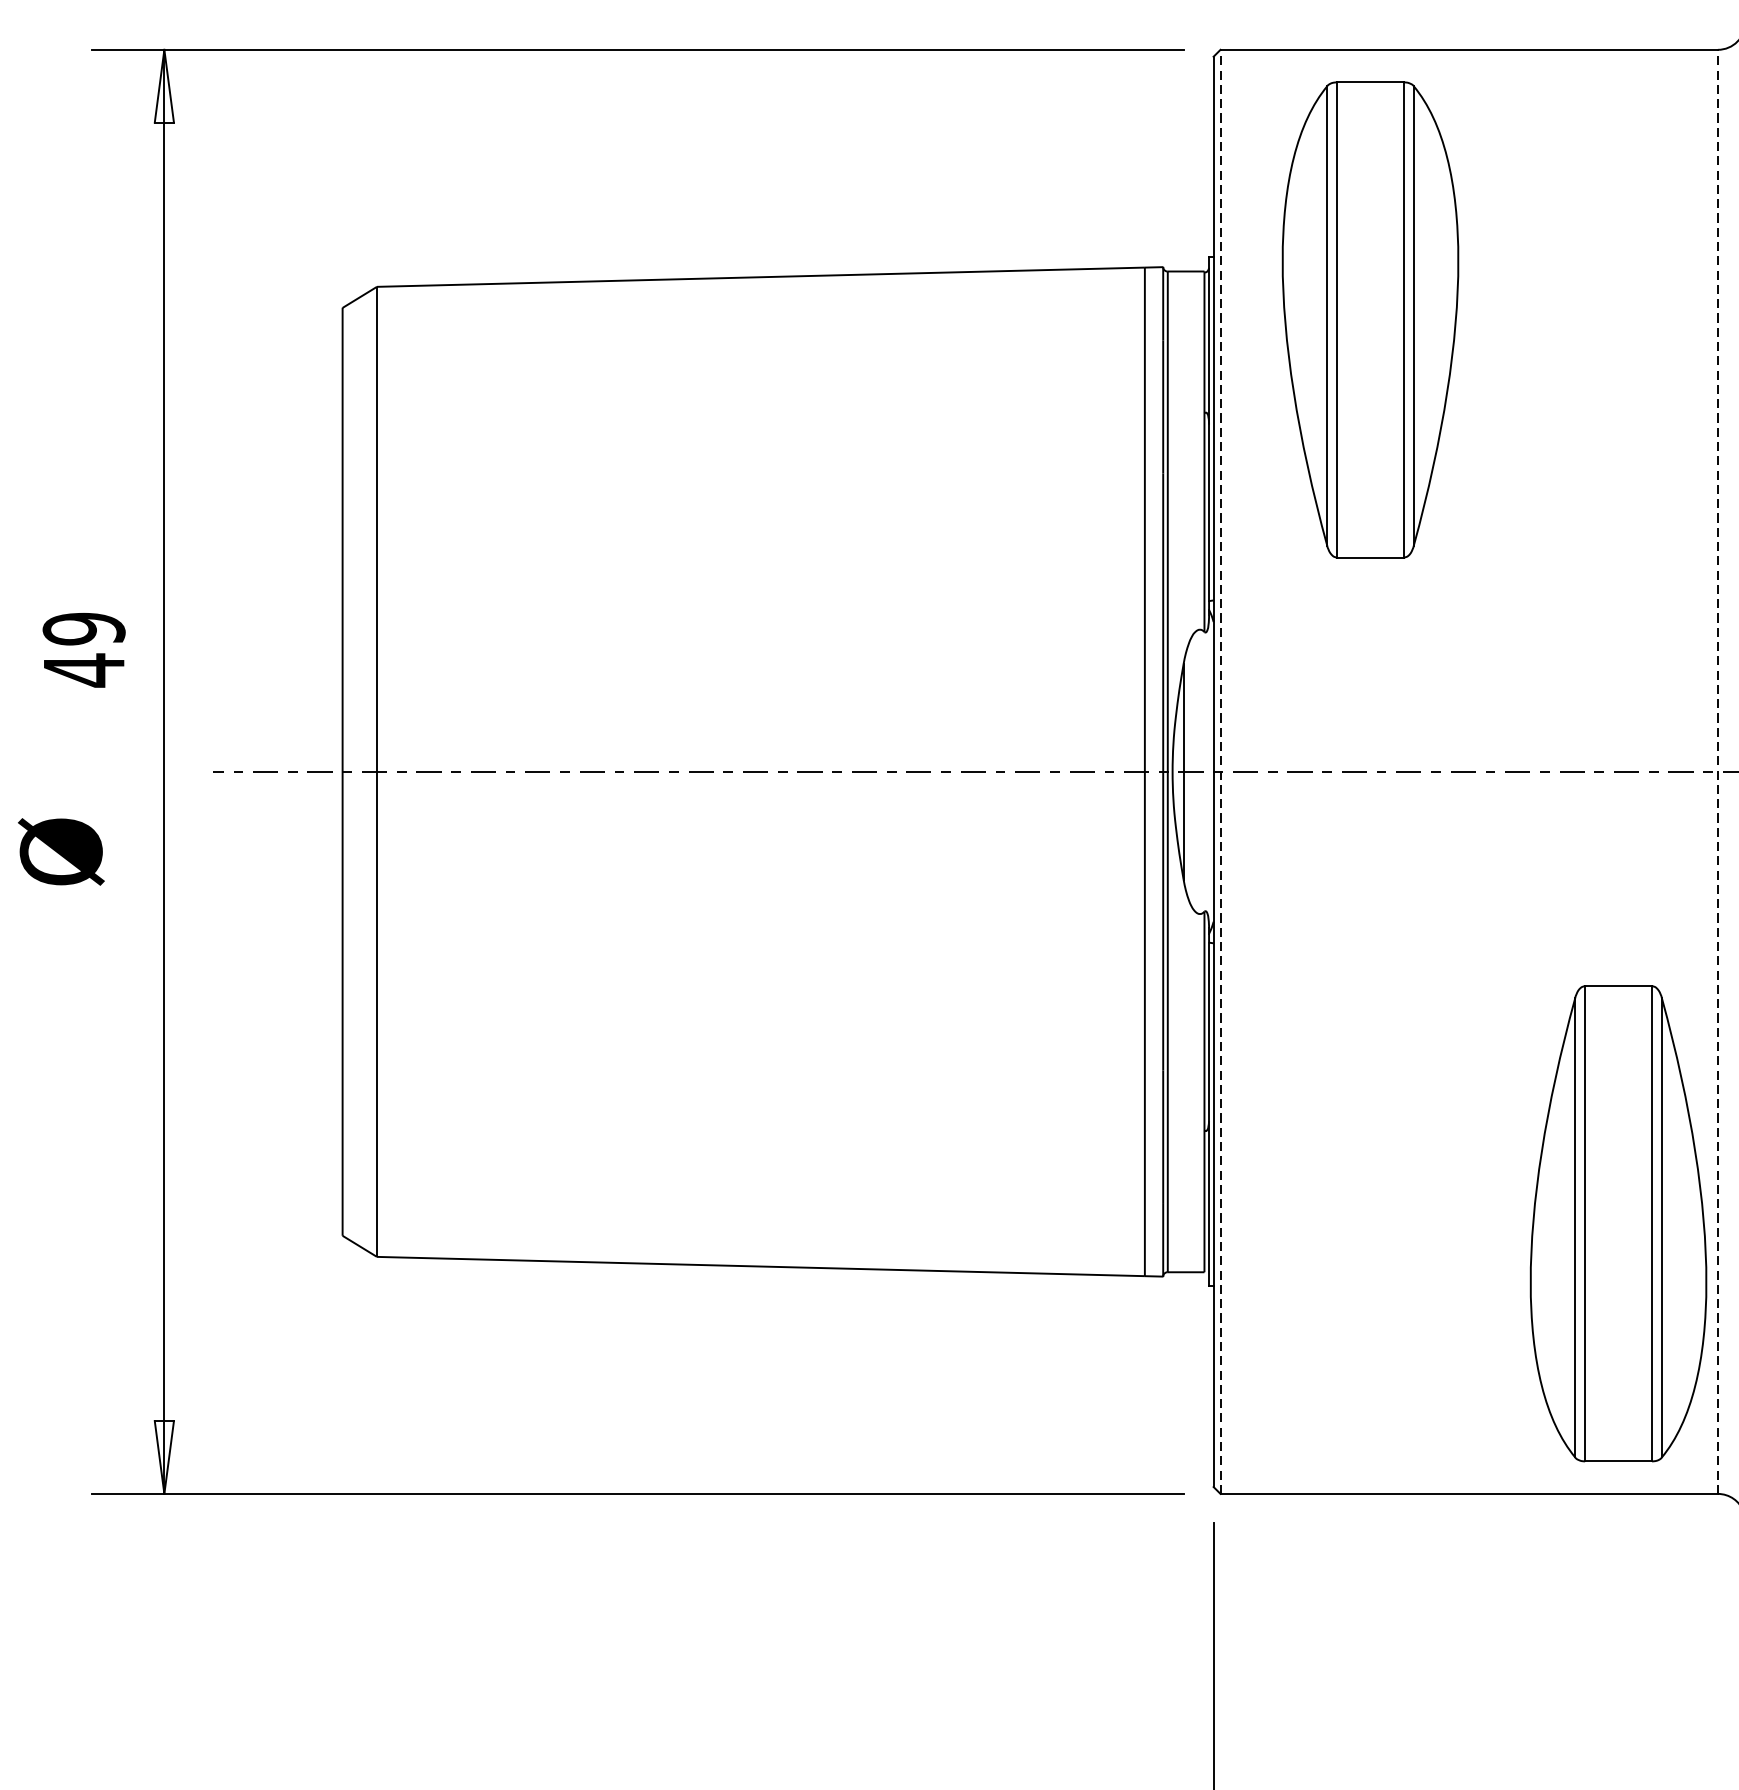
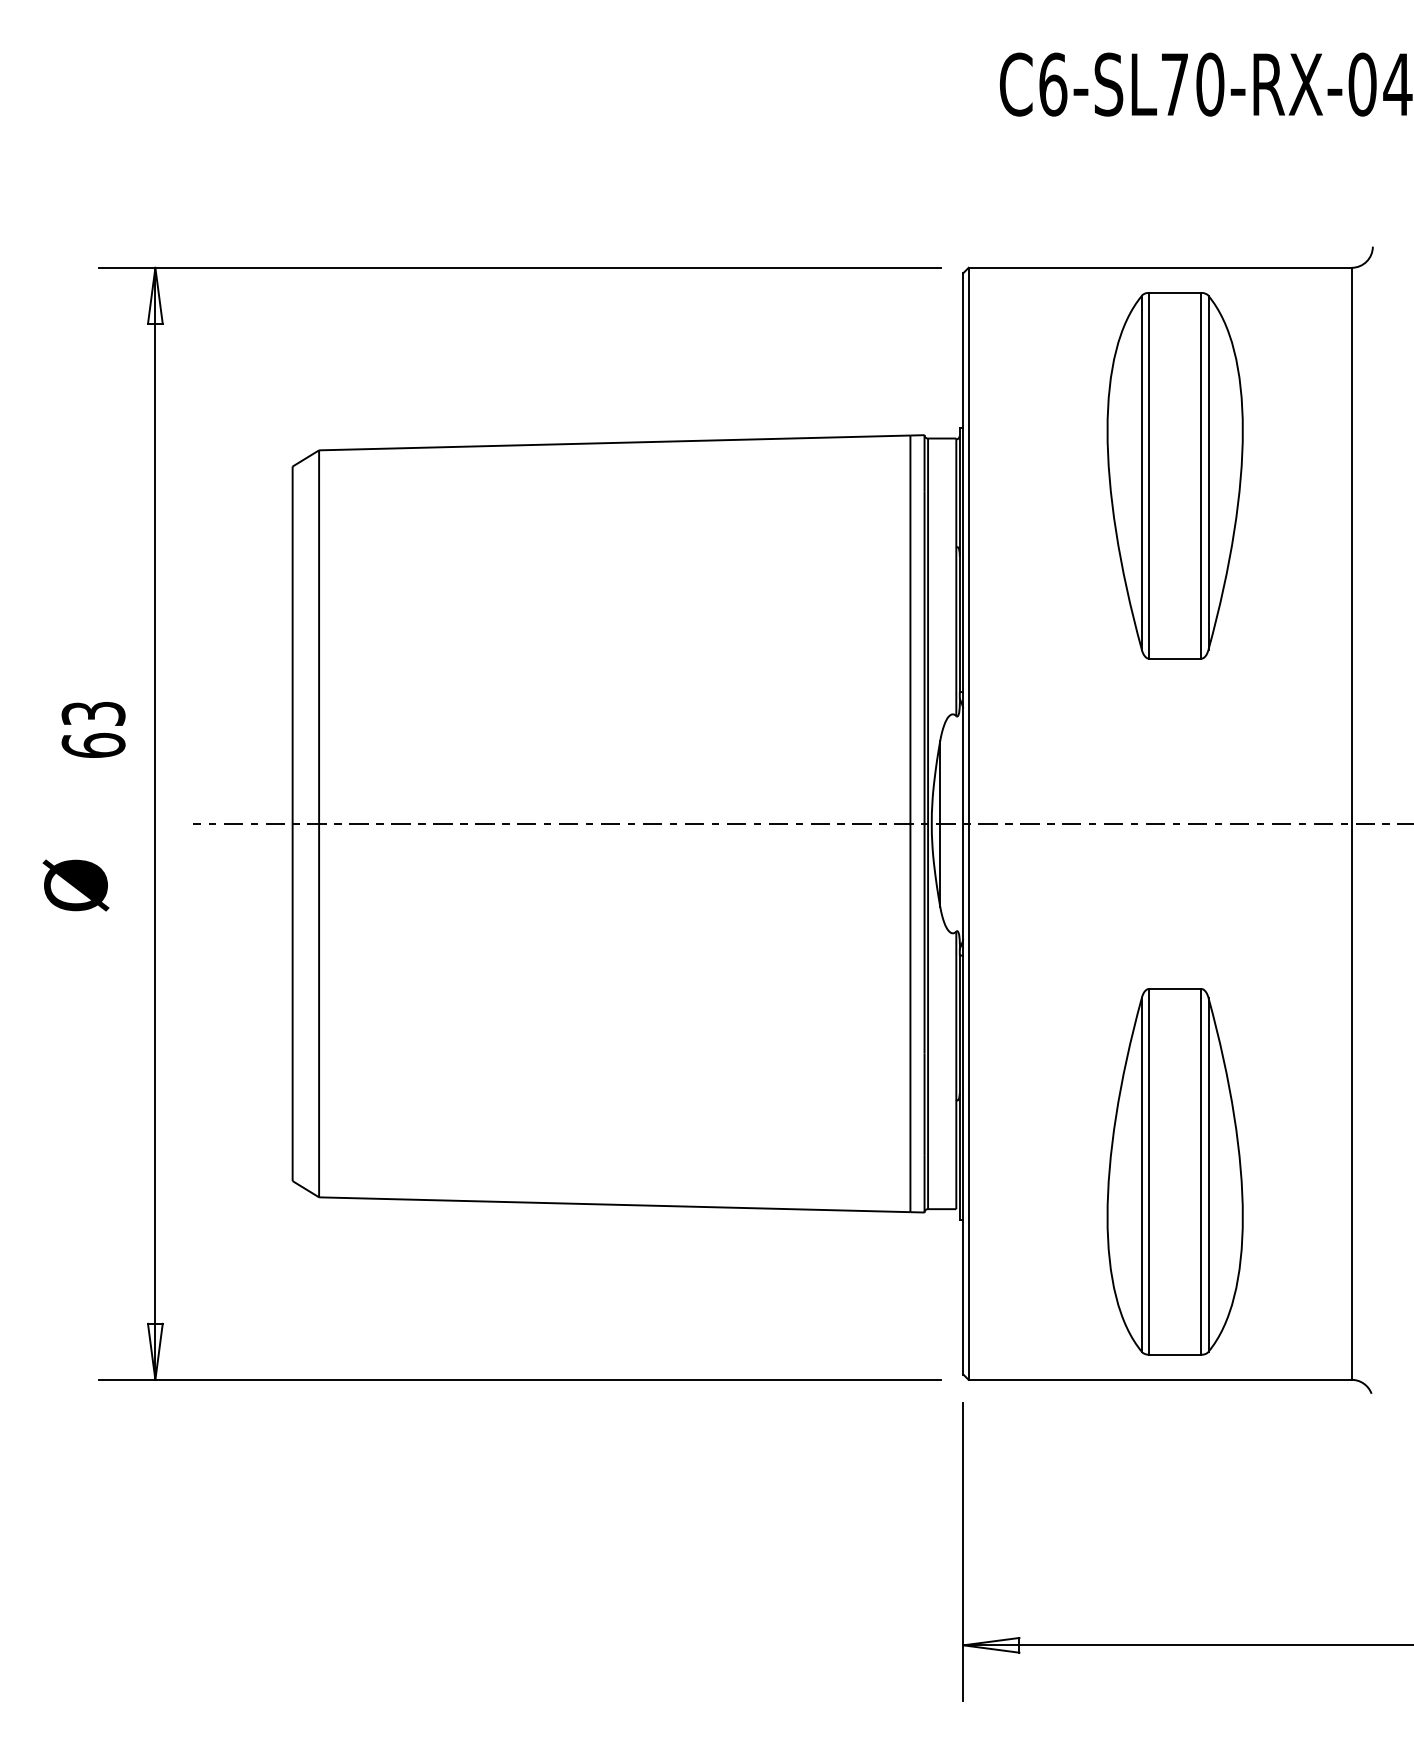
part: (1369, 319) -> (1174, 475), moved
text: (84, 650) -> (93, 730), 49 -> 63
line: (1220, 771) -> (968, 823), dashed -> solid
line: (1717, 771) -> (1351, 823), dashed -> solid
part: (1617, 1223) -> (1174, 1171), moved

